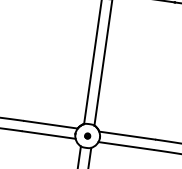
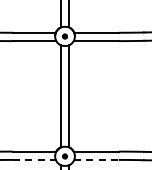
line: (49, 134) -> (34, 159), solid -> dashed
line: (127, 145) -> (97, 159), solid -> dashed

